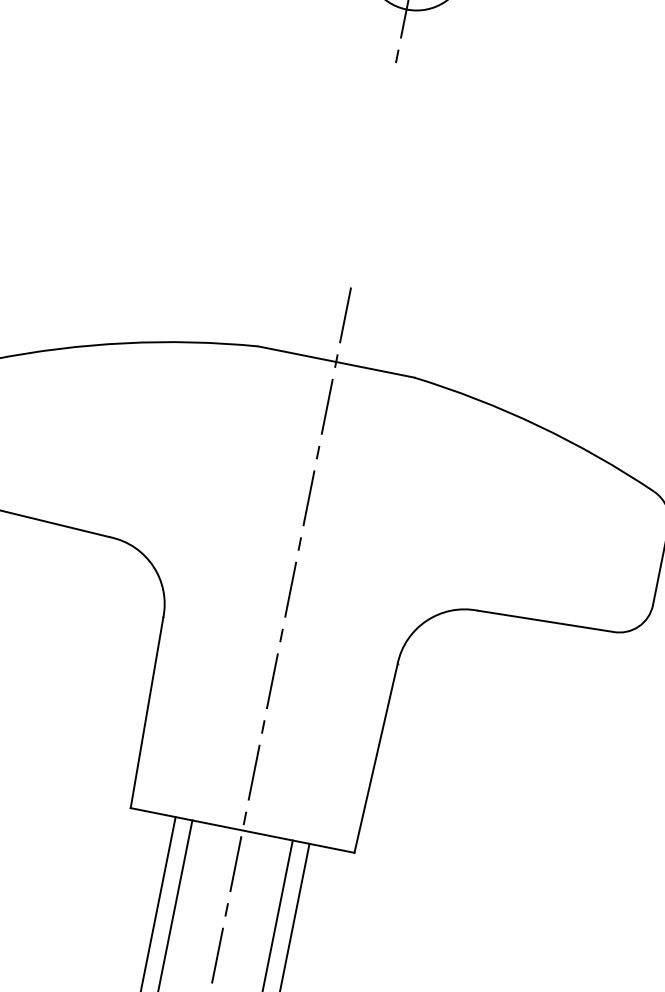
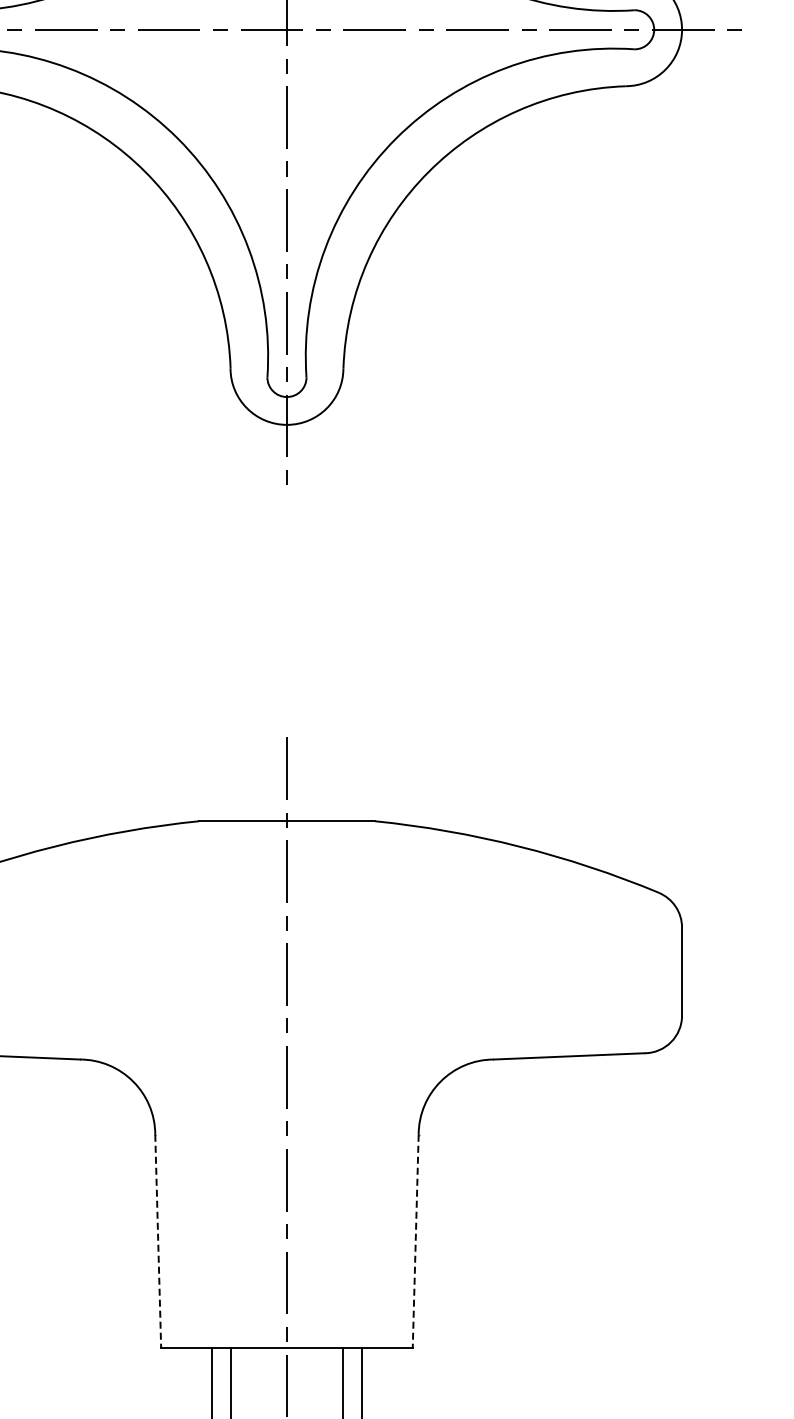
line: (147, 712) -> (158, 1241), solid -> dashed
line: (375, 758) -> (415, 1241), solid -> dashed

